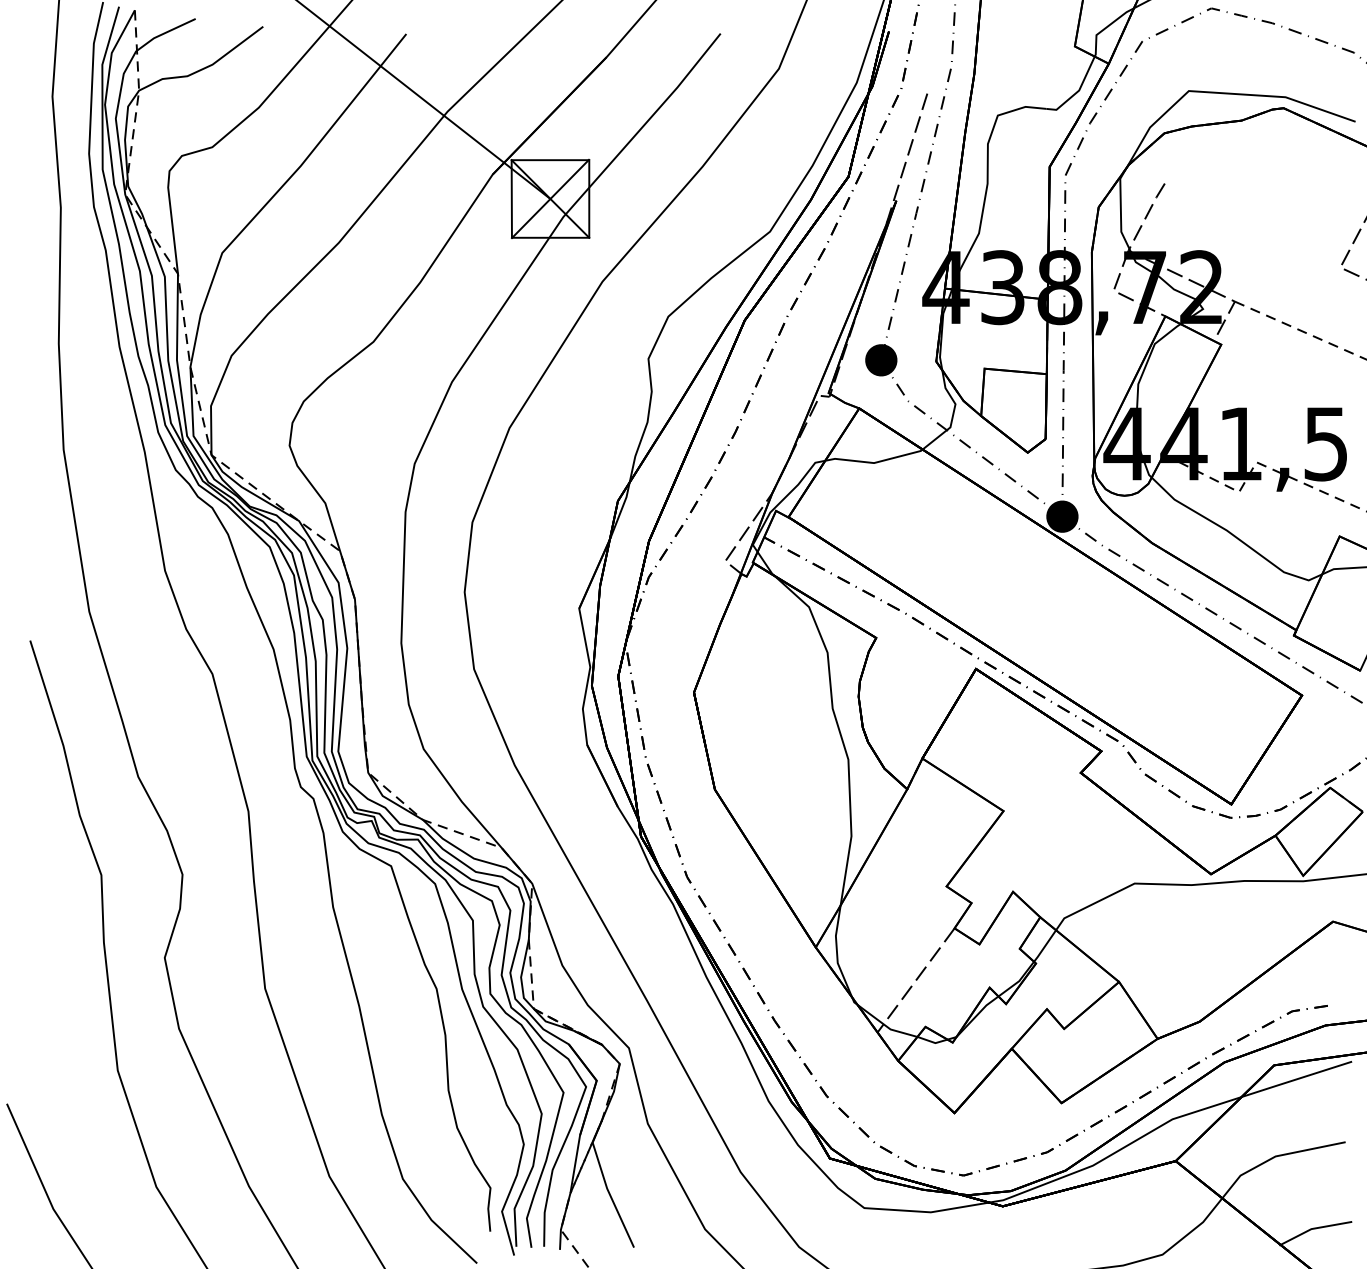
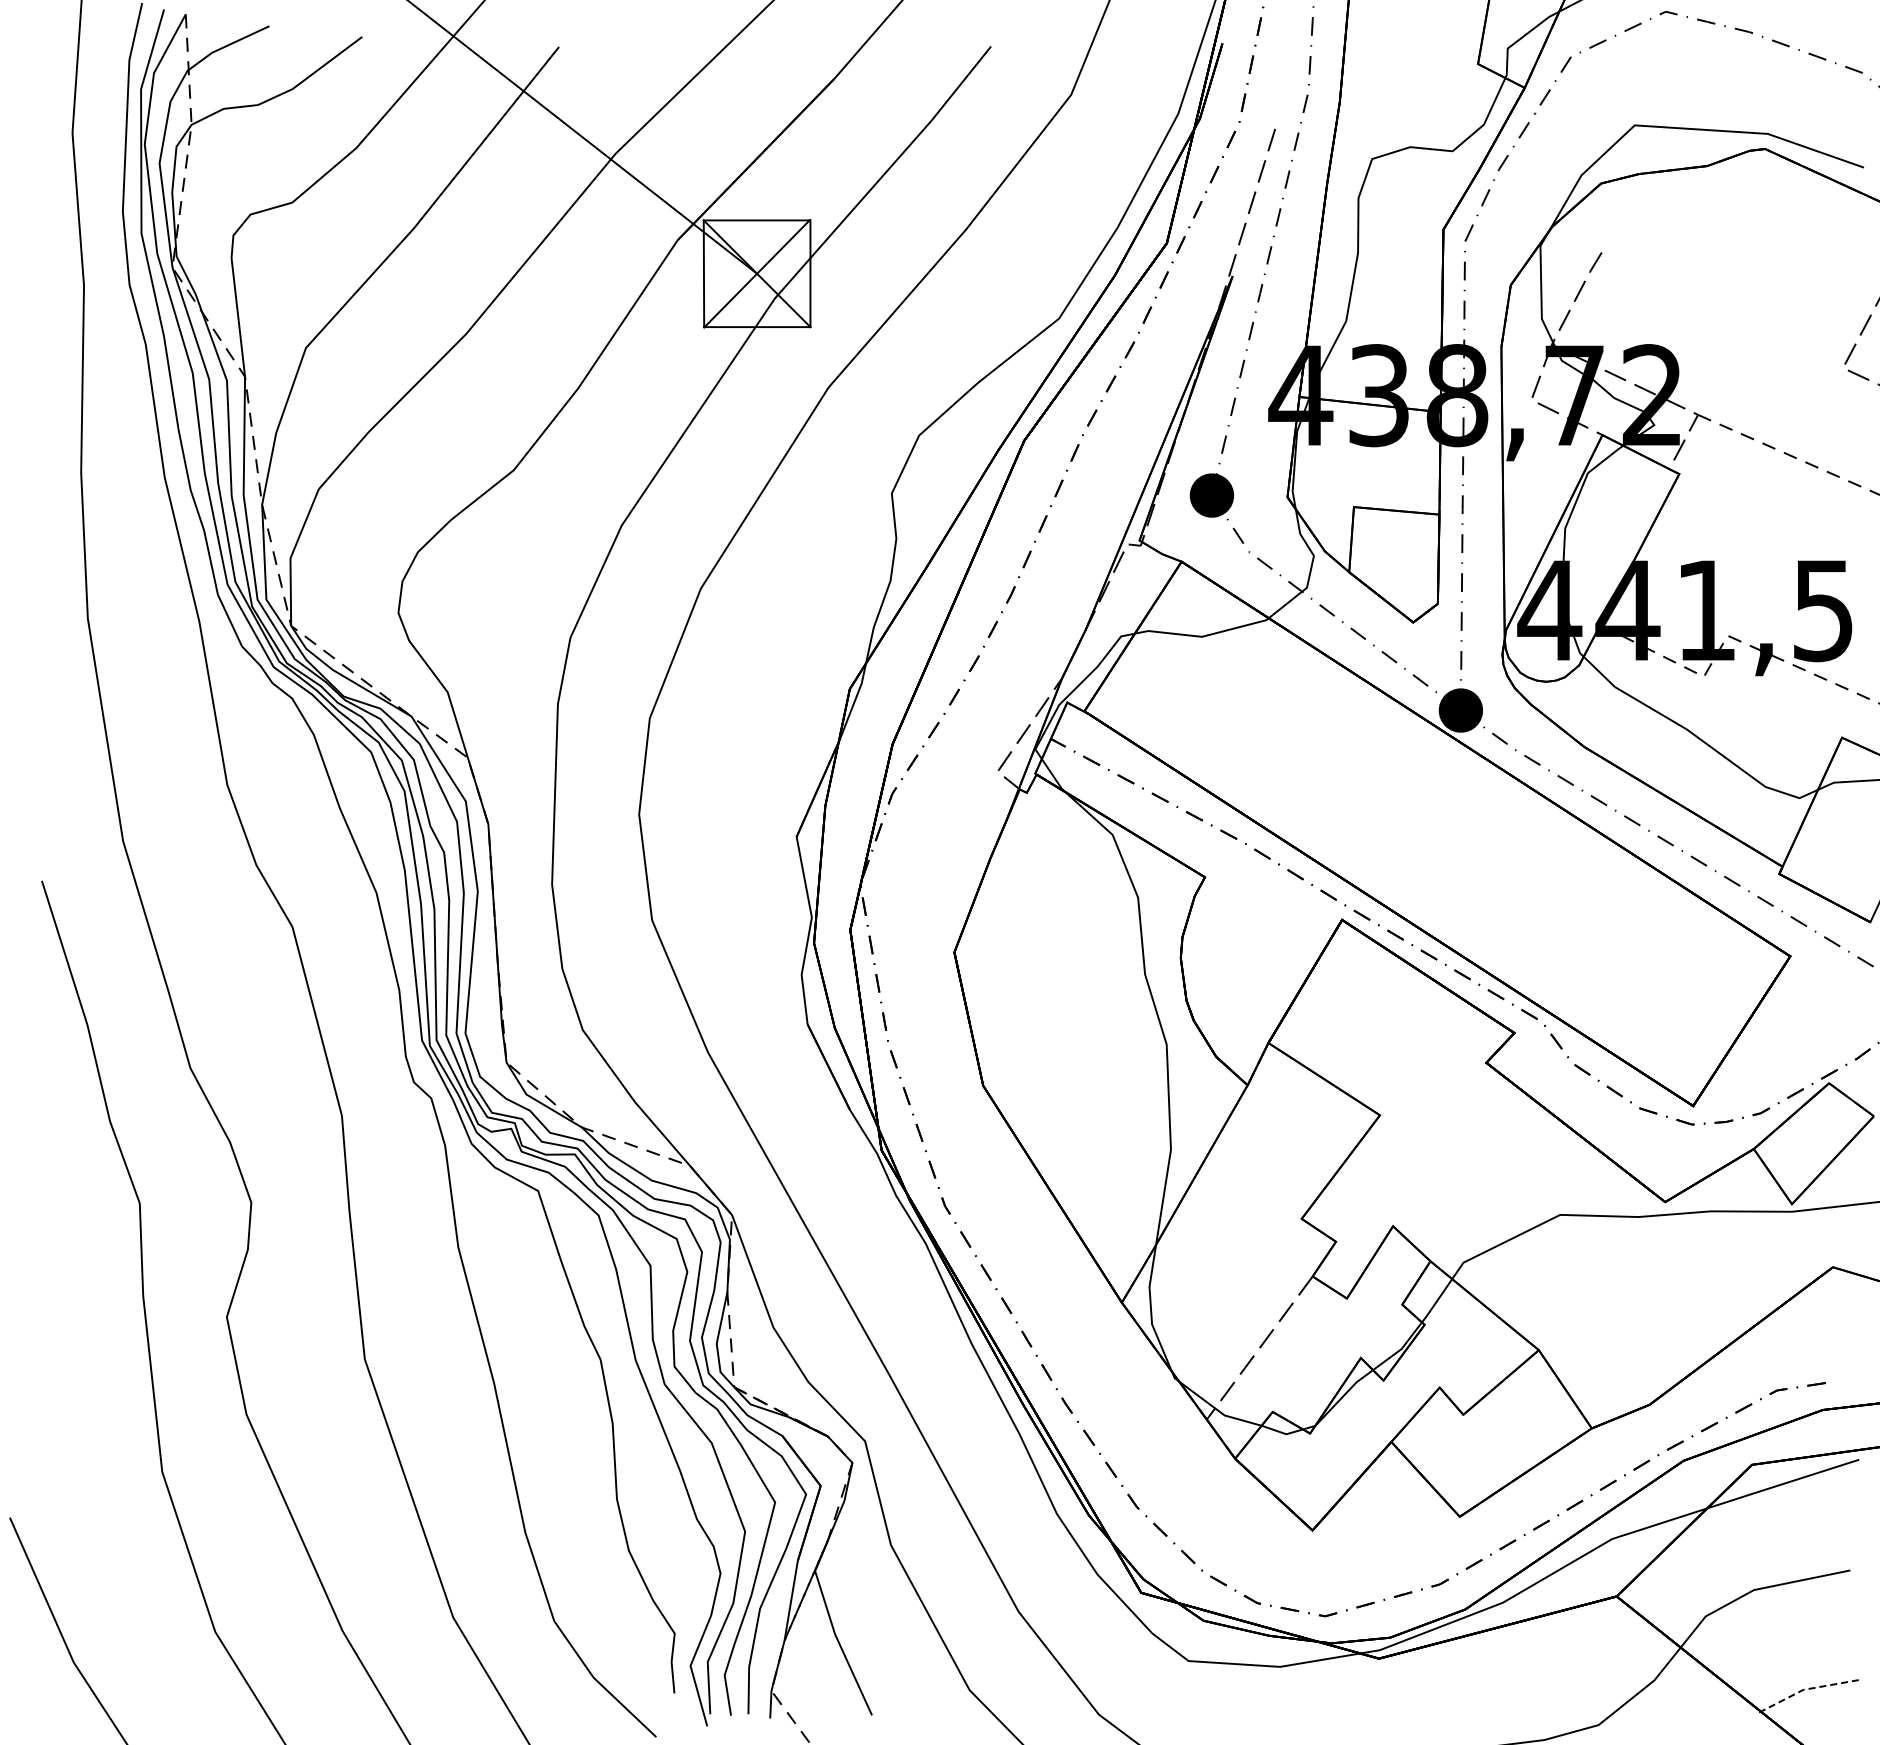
line: (1313, 1228) -> (1806, 1689), solid -> dashed

